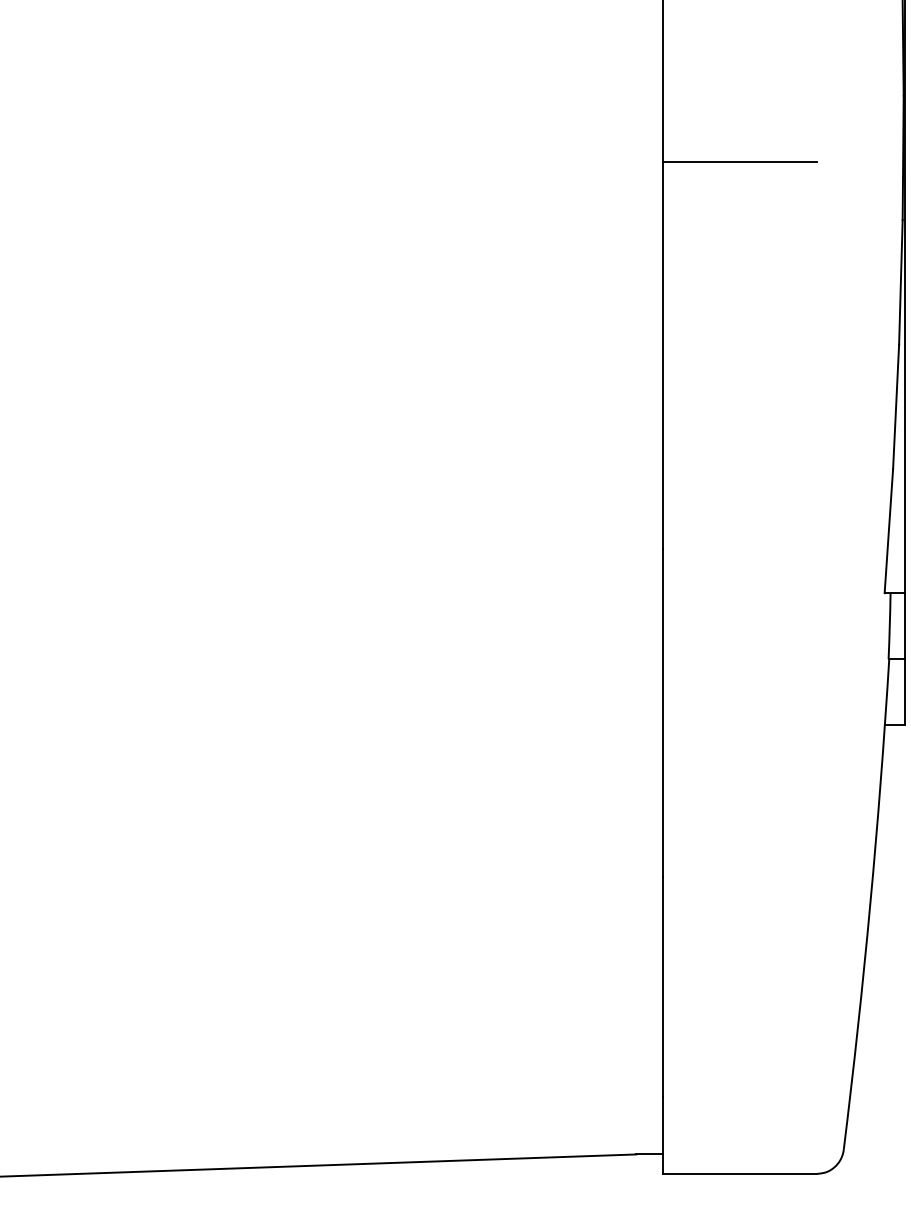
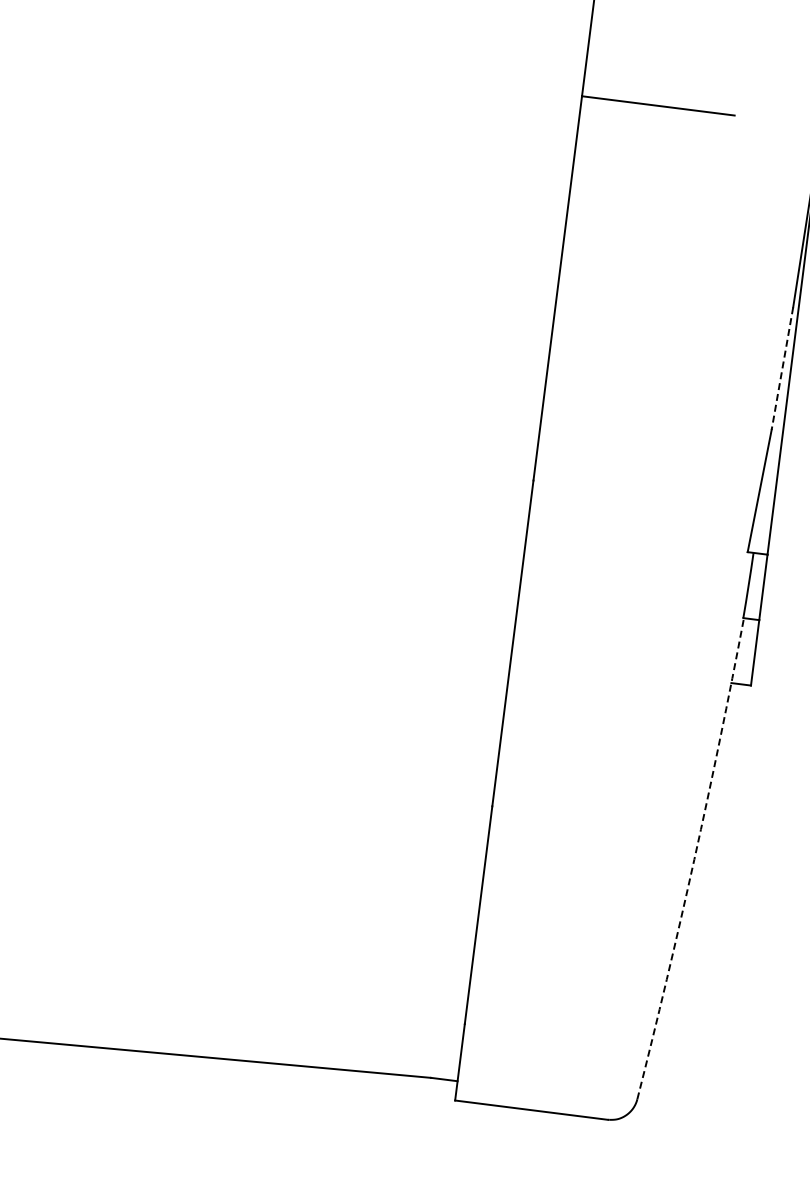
line: (896, 407) -> (782, 369), solid -> dashed
arc: (870, 904) -> (694, 859), solid -> dashed

